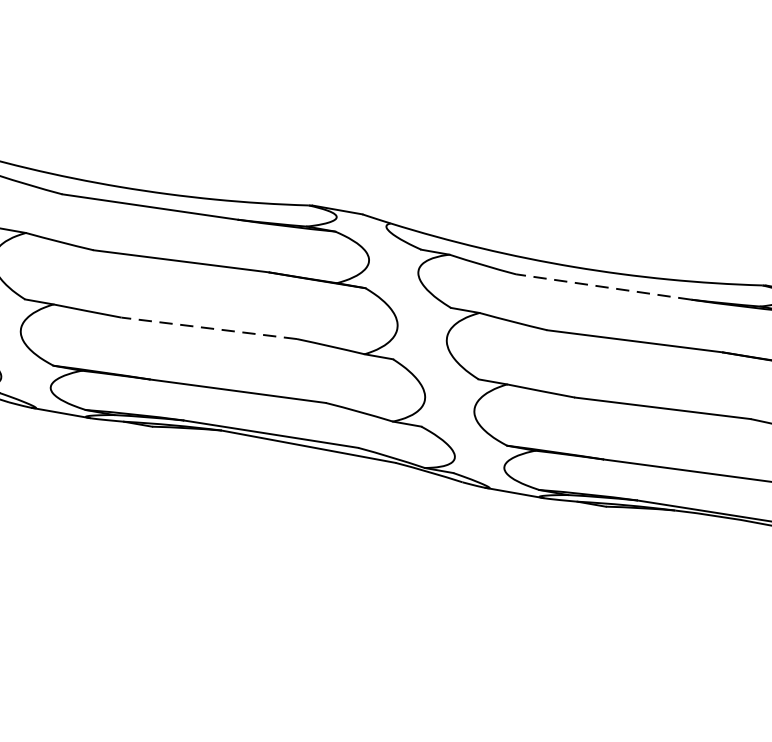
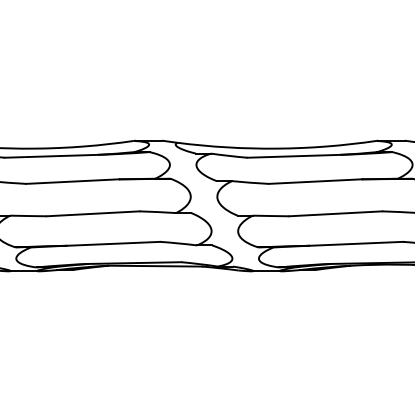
line: (604, 287) -> (294, 156), dashed -> solid
line: (210, 327) -> (93, 213), dashed -> solid

